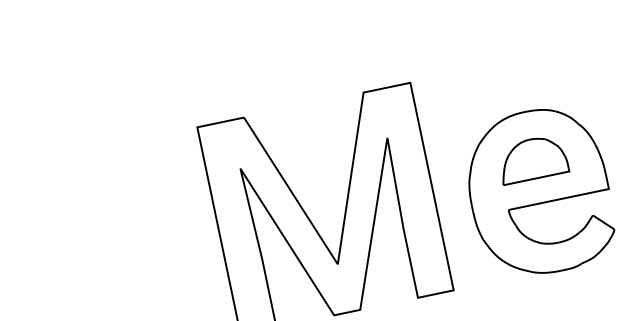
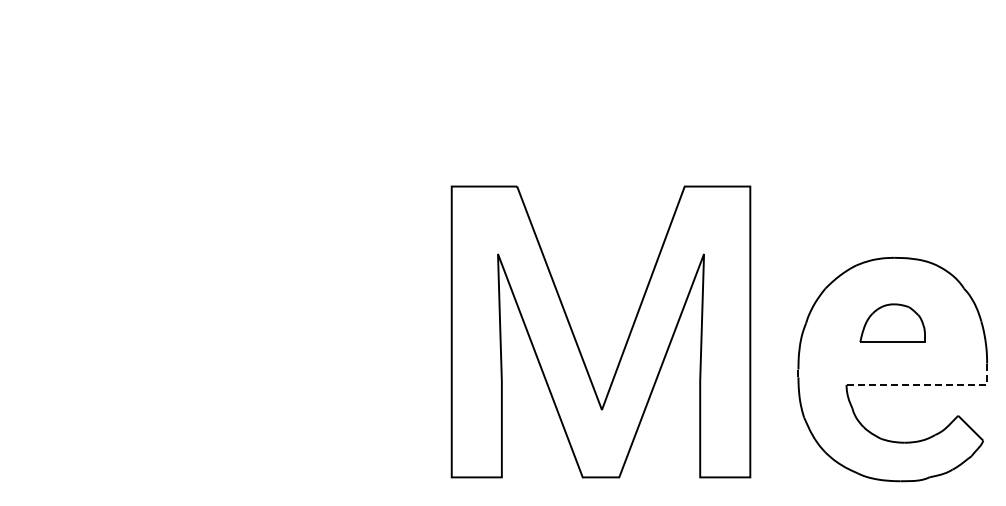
part: (532, 158) -> (892, 322), size x0.7
line: (567, 197) -> (928, 384), solid -> dashed

